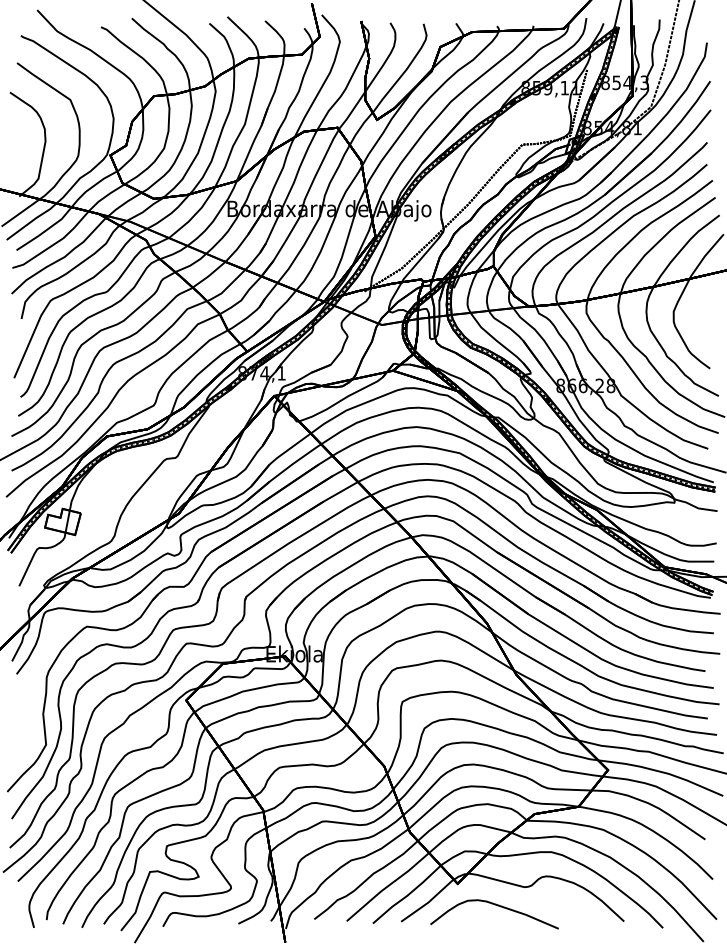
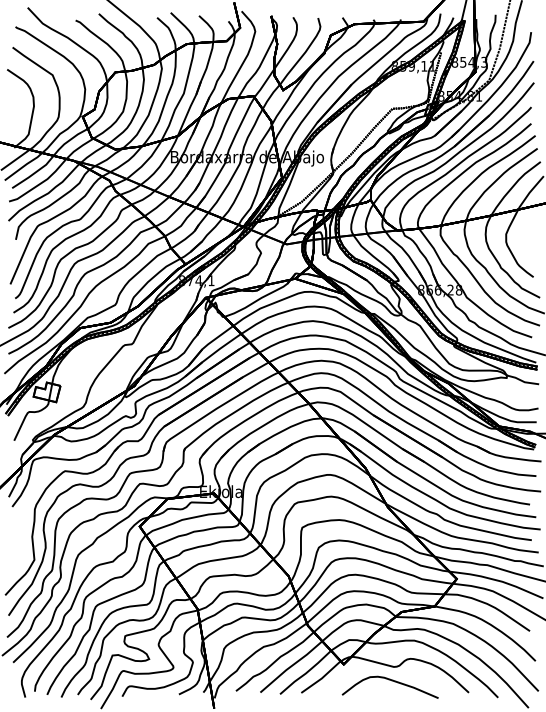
curve: (497, 906) -> (392, 681), moved

